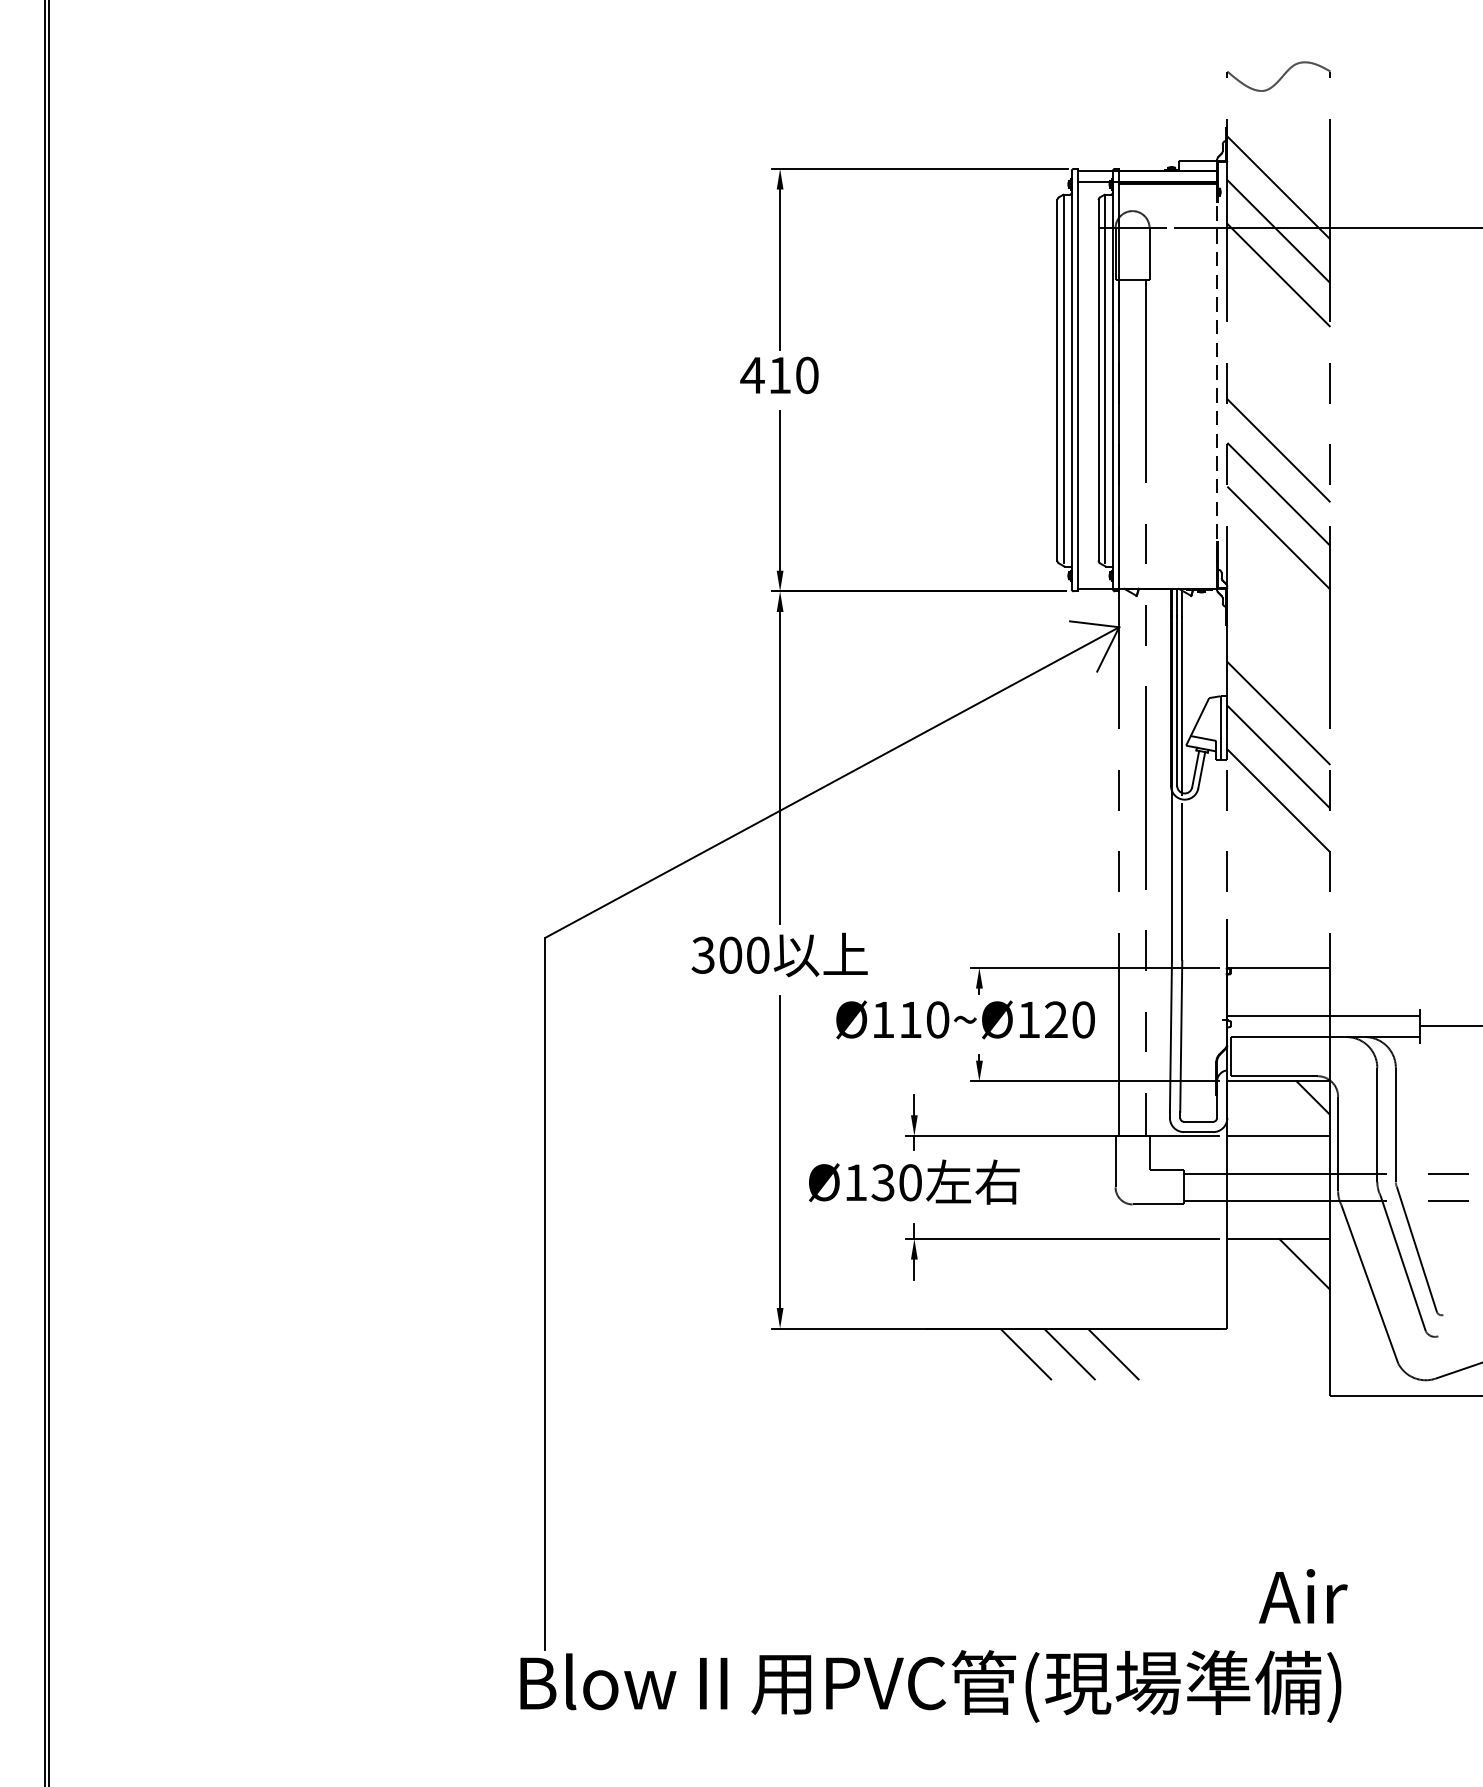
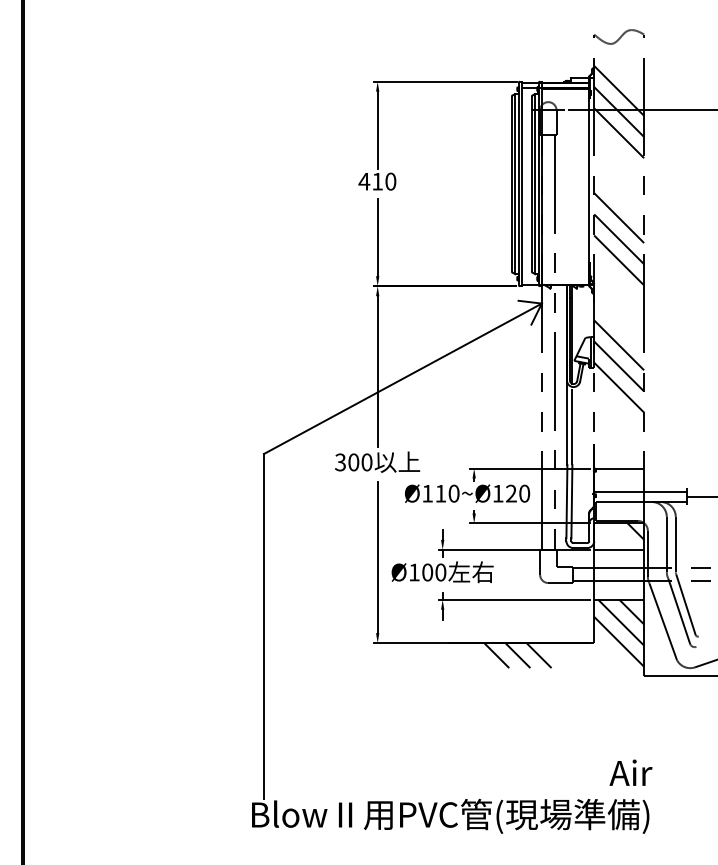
line: (1217, 387) -> (589, 187), dashed -> solid
text: (882, 1182) -> (427, 572), Ø130 -> Ø100
line: (1283, 1285) -> (621, 622), added
line: (1279, 1325) -> (619, 641), added

